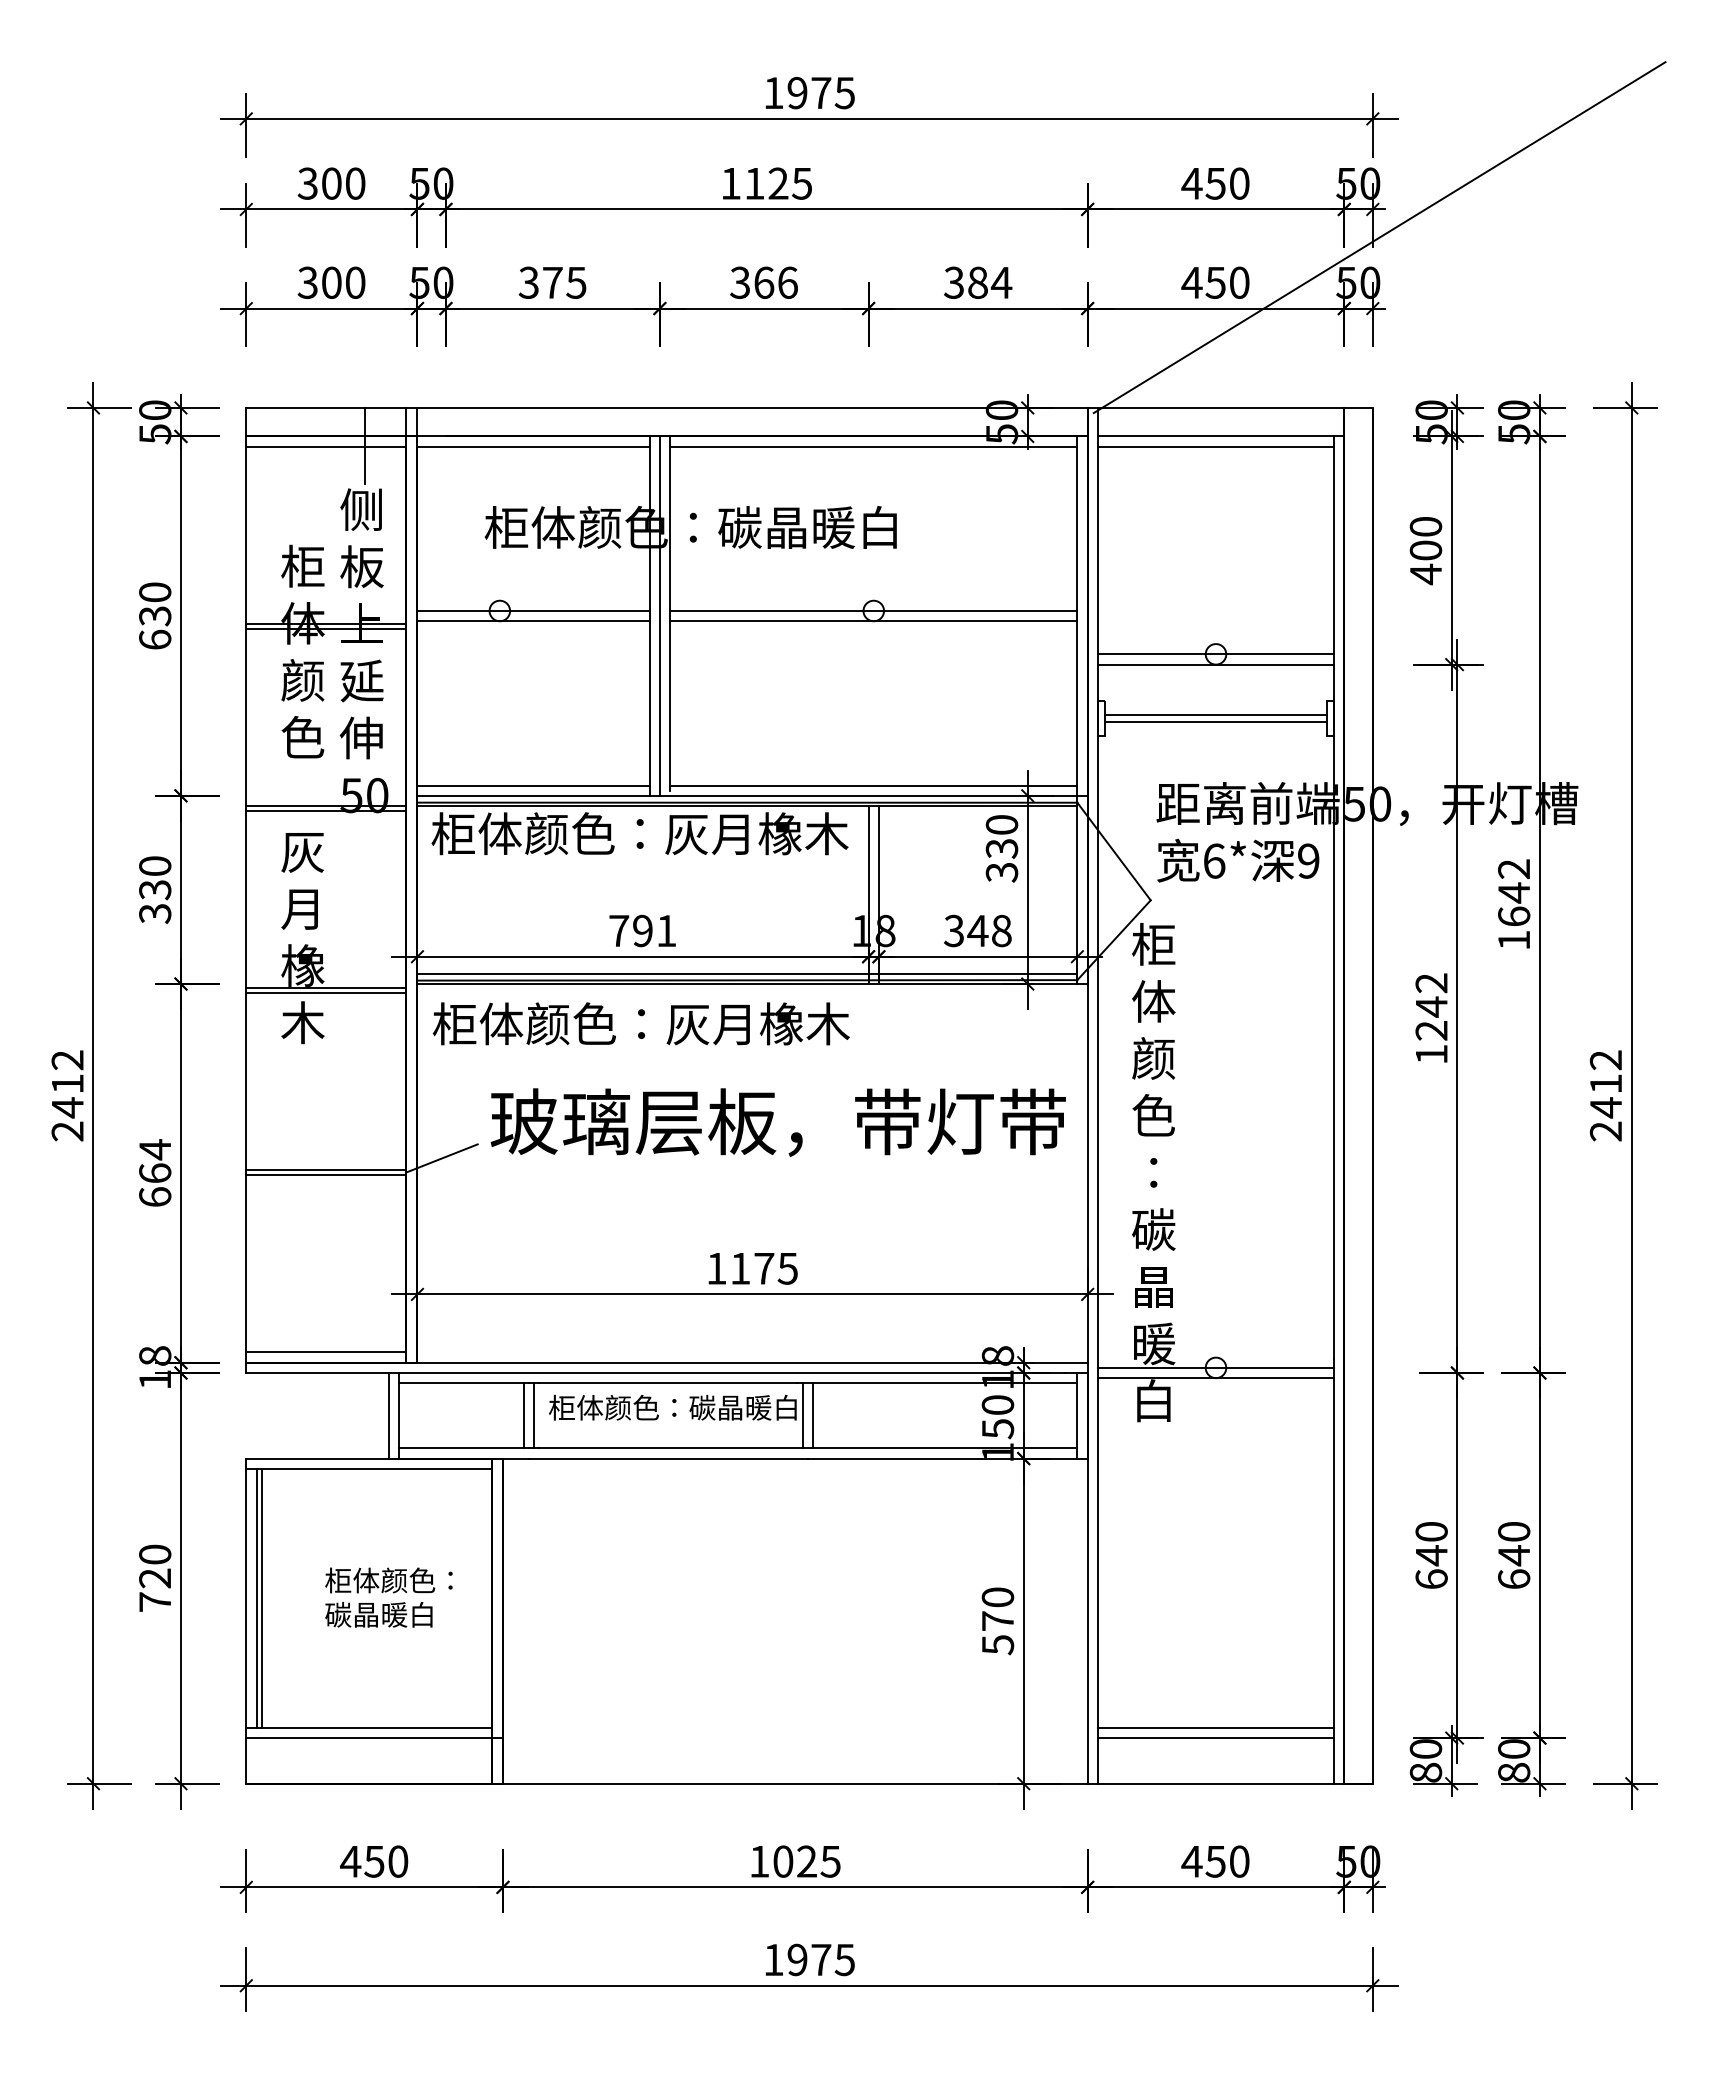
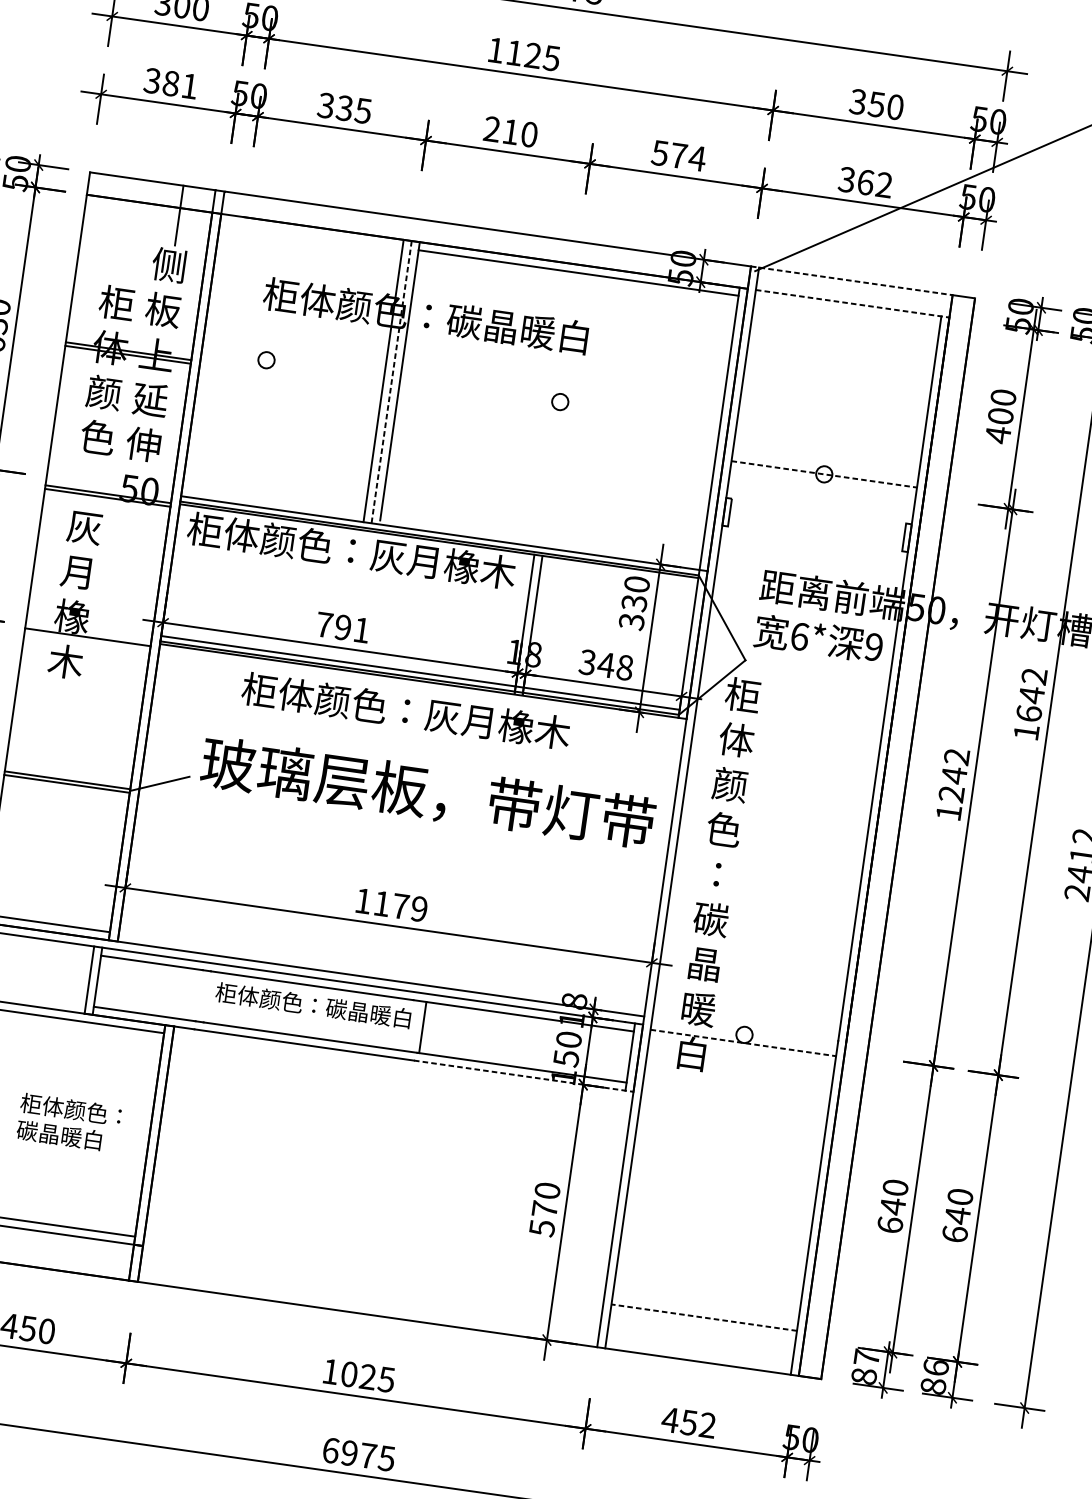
text: (1191, 183) -> (857, 101), 450 -> 350
text: (343, 282) -> (180, 84), 300 -> 381
text: (552, 282) -> (344, 108), 375 -> 335
text: (763, 282) -> (510, 131), 366 -> 210
text: (965, 282) -> (669, 154), 384 -> 574
text: (1215, 282) -> (865, 182), 450 -> 362
line: (1216, 407) -> (852, 280), solid -> dashed
line: (1221, 436) -> (852, 303), solid -> dashed
line: (326, 446) -> (148, 211), removed
line: (533, 446) -> (311, 234), removed
line: (1215, 446) -> (847, 311), removed
line: (533, 611) -> (292, 364), removed
line: (873, 611) -> (560, 402), removed
line: (659, 616) -> (391, 382), solid -> dashed
line: (533, 621) -> (291, 372), removed
line: (873, 621) -> (558, 410), removed
line: (1216, 654) -> (824, 474), solid -> dashed
line: (1215, 664) -> (822, 482), removed
line: (1215, 715) -> (817, 522), removed
line: (1215, 722) -> (816, 527), removed
line: (533, 785) -> (273, 501), removed
line: (873, 785) -> (540, 539), removed
line: (326, 992) -> (87, 640), removed
text: (641, 1023) -> (406, 710), moved
text: (787, 1268) -> (418, 908), 1175 -> 1179
line: (1215, 1367) -> (744, 1034), removed
line: (1216, 1378) -> (743, 1043), solid -> dashed
line: (523, 1415) -> (195, 994), removed
line: (533, 1415) -> (203, 996), removed
line: (803, 1415) -> (415, 1026), removed
line: (947, 1458) -> (523, 1076), solid -> dashed
line: (1215, 1727) -> (703, 1317), solid -> dashed
line: (1215, 1738) -> (702, 1326), removed
text: (1425, 1748) -> (866, 1357), 80 -> 87
text: (1514, 1748) -> (936, 1367), 80 -> 86
text: (1239, 1861) -> (707, 1425), 450 -> 452
text: (773, 1959) -> (330, 1450), 1975 -> 6975

